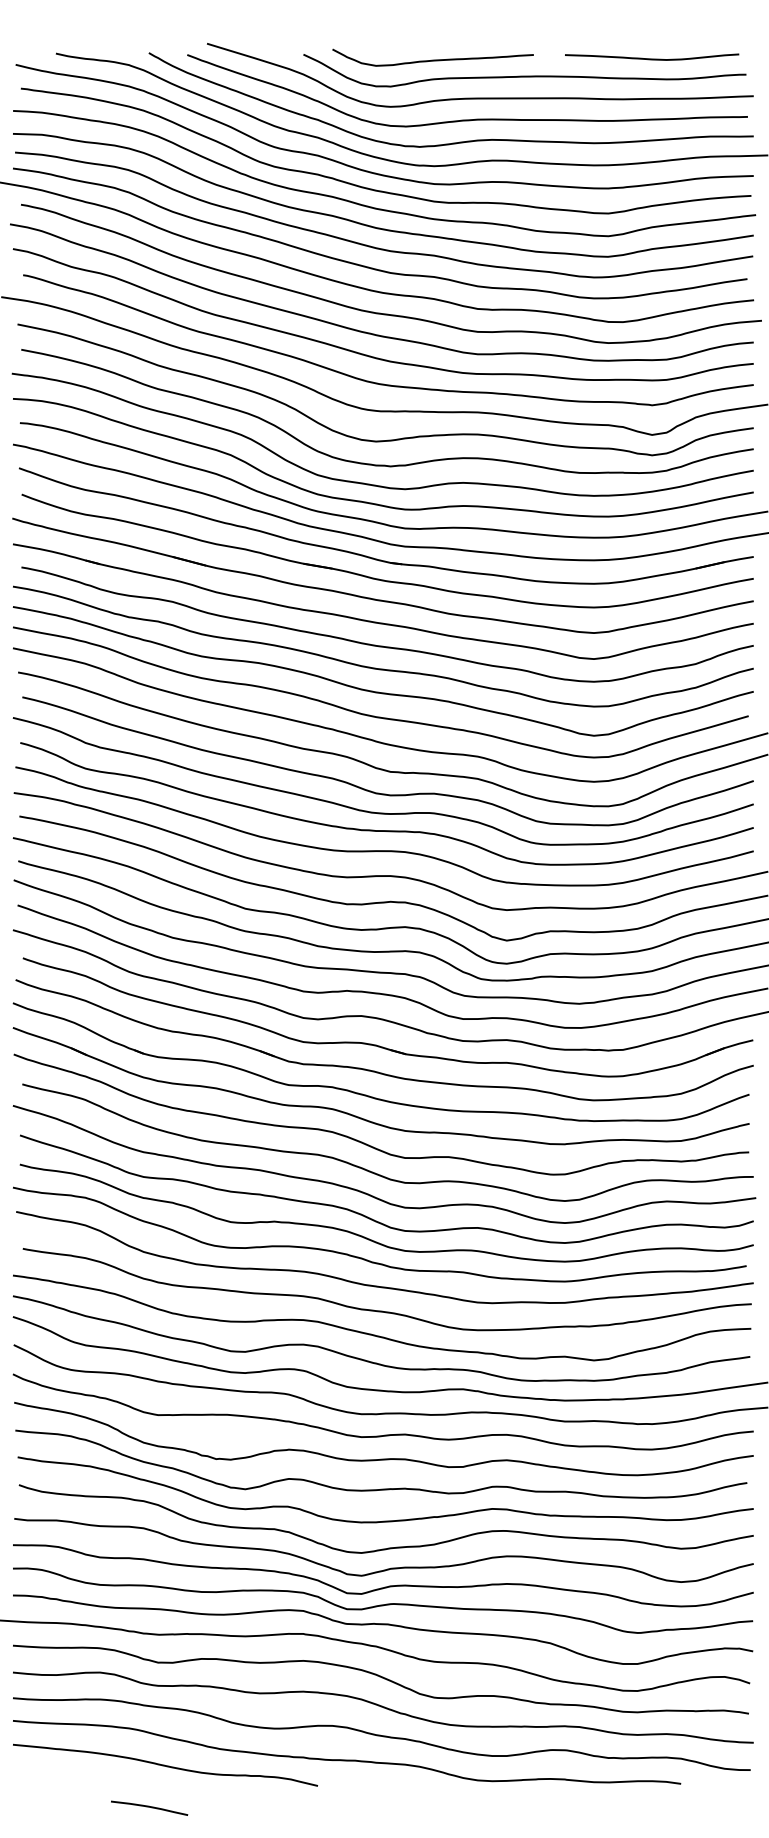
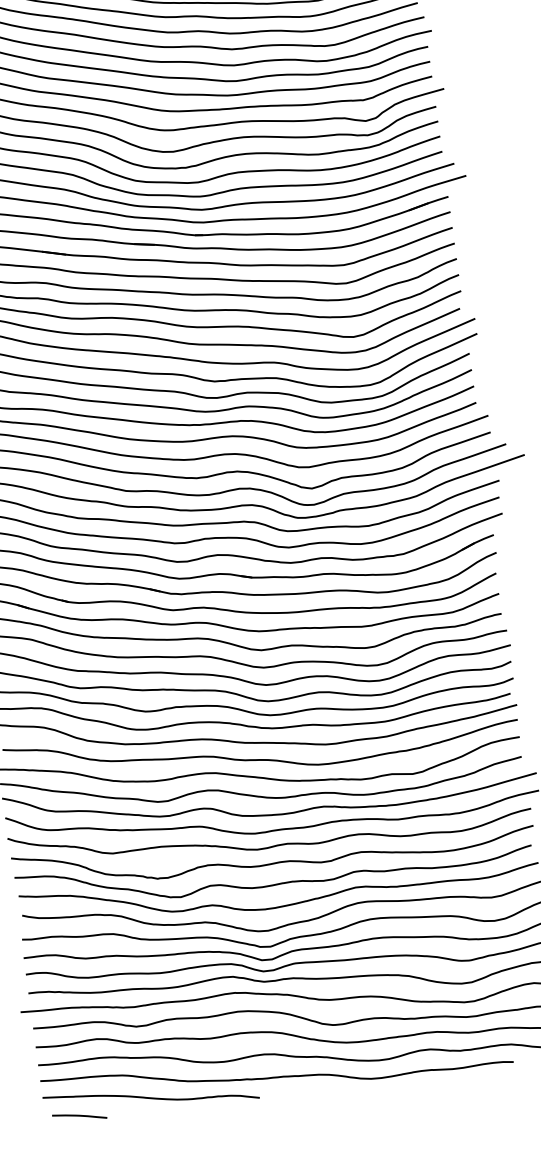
curve: (149, 1807) -> (79, 1116), moved

